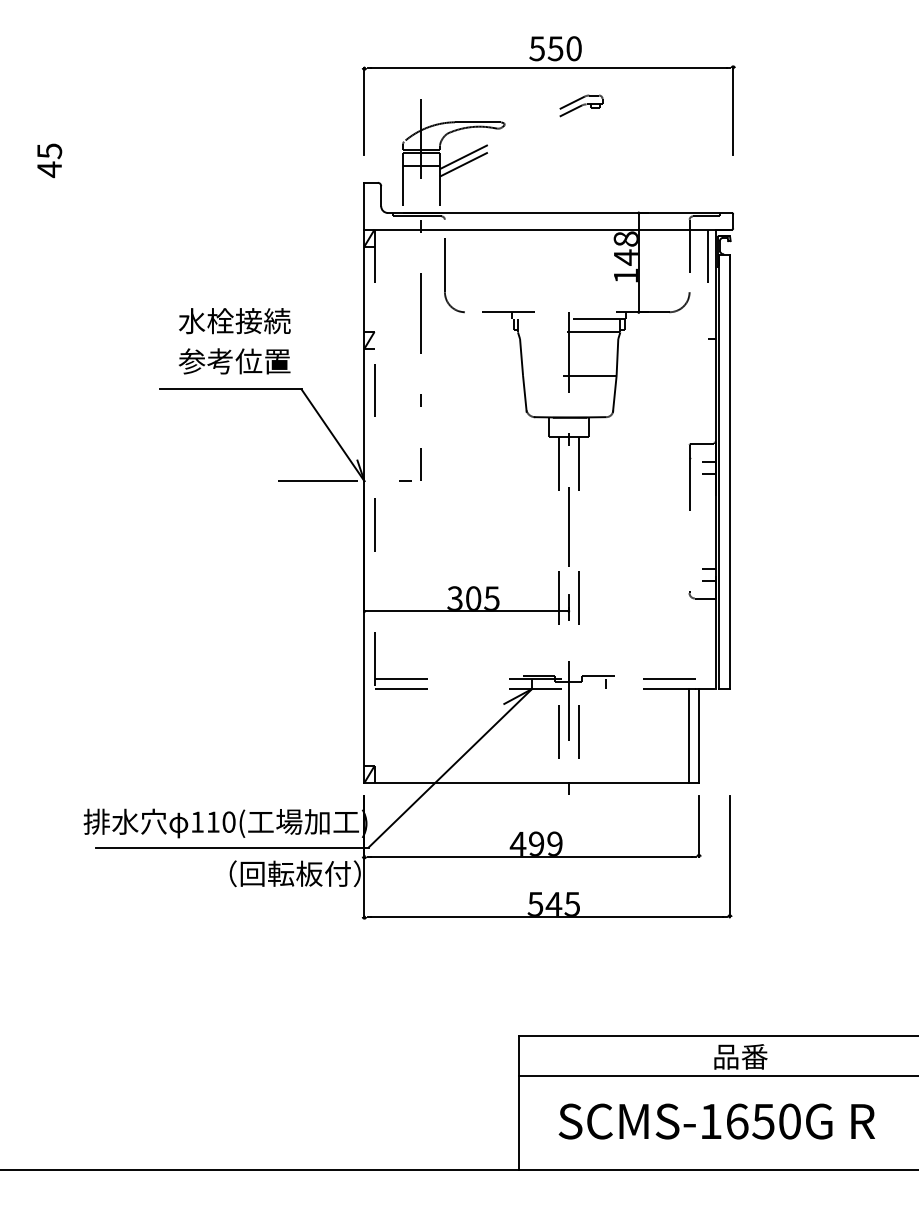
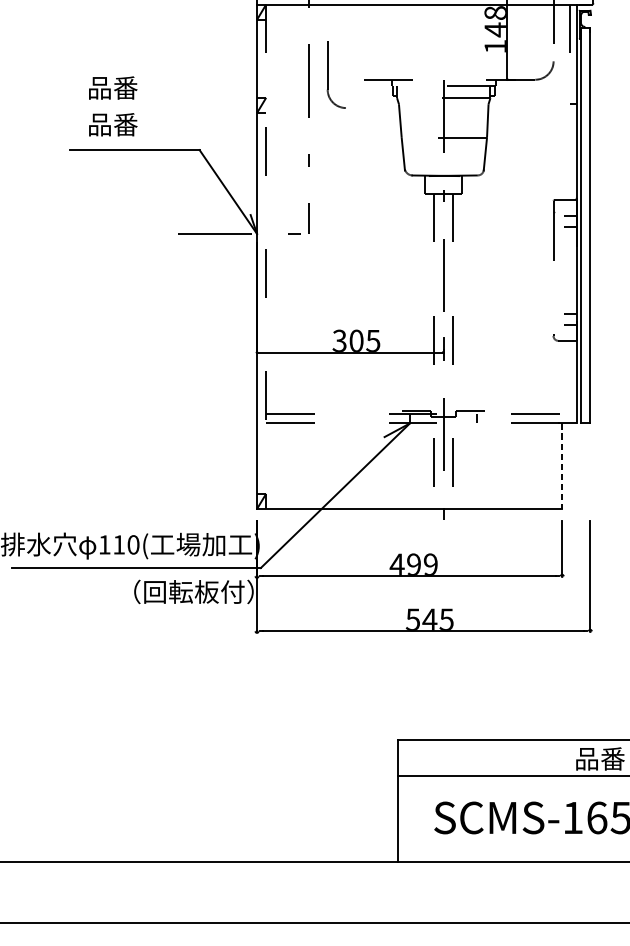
part: (445, 275) -> (328, 74), moved
text: (234, 321) -> (138, 88), 水栓接続 -> 品番
text: (234, 361) -> (138, 124), 参考位置 -> 品番
line: (688, 735) -> (552, 465), removed
line: (699, 735) -> (562, 465), solid -> dashed

